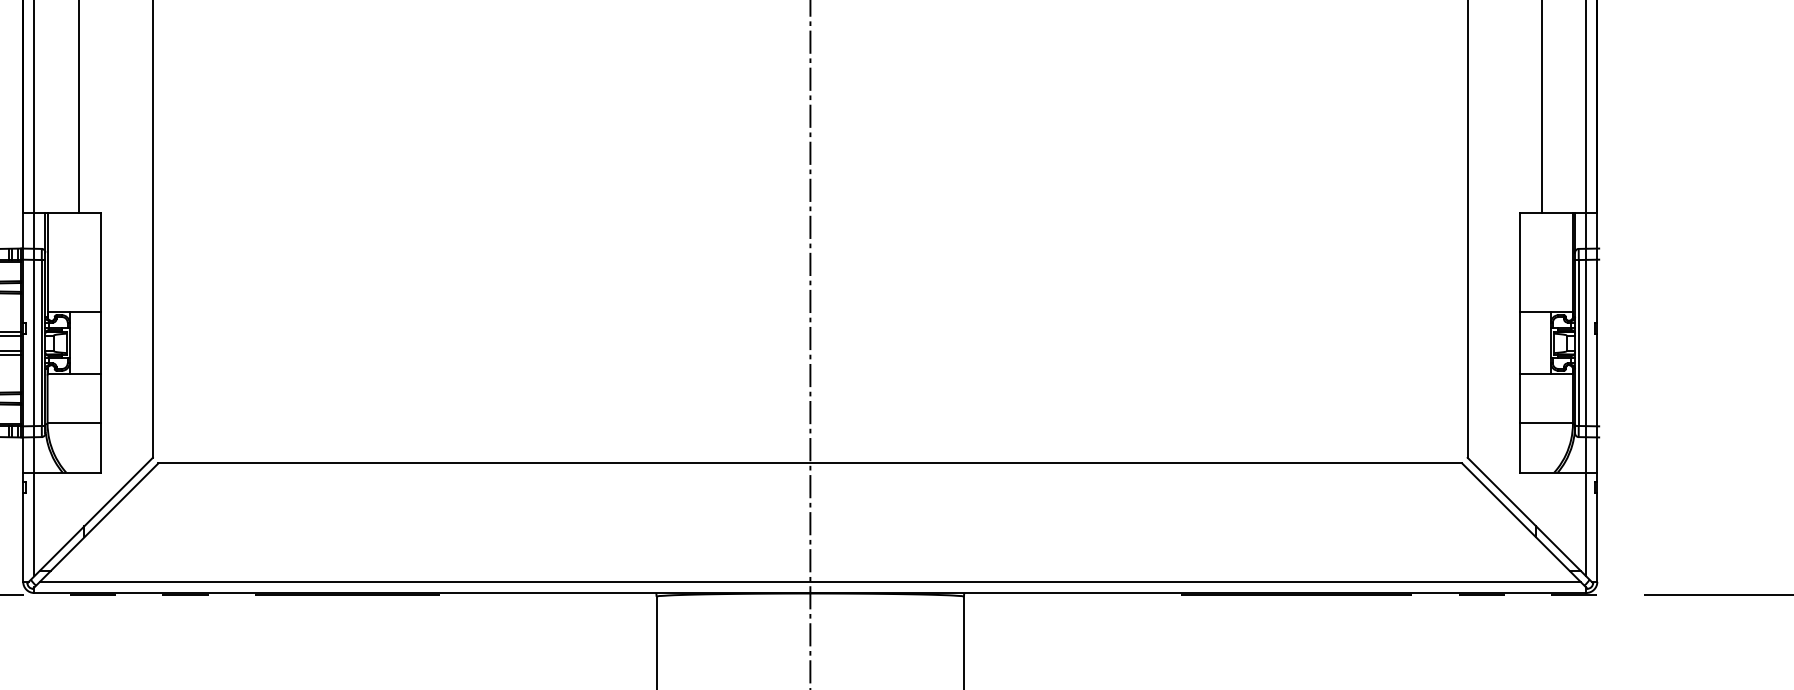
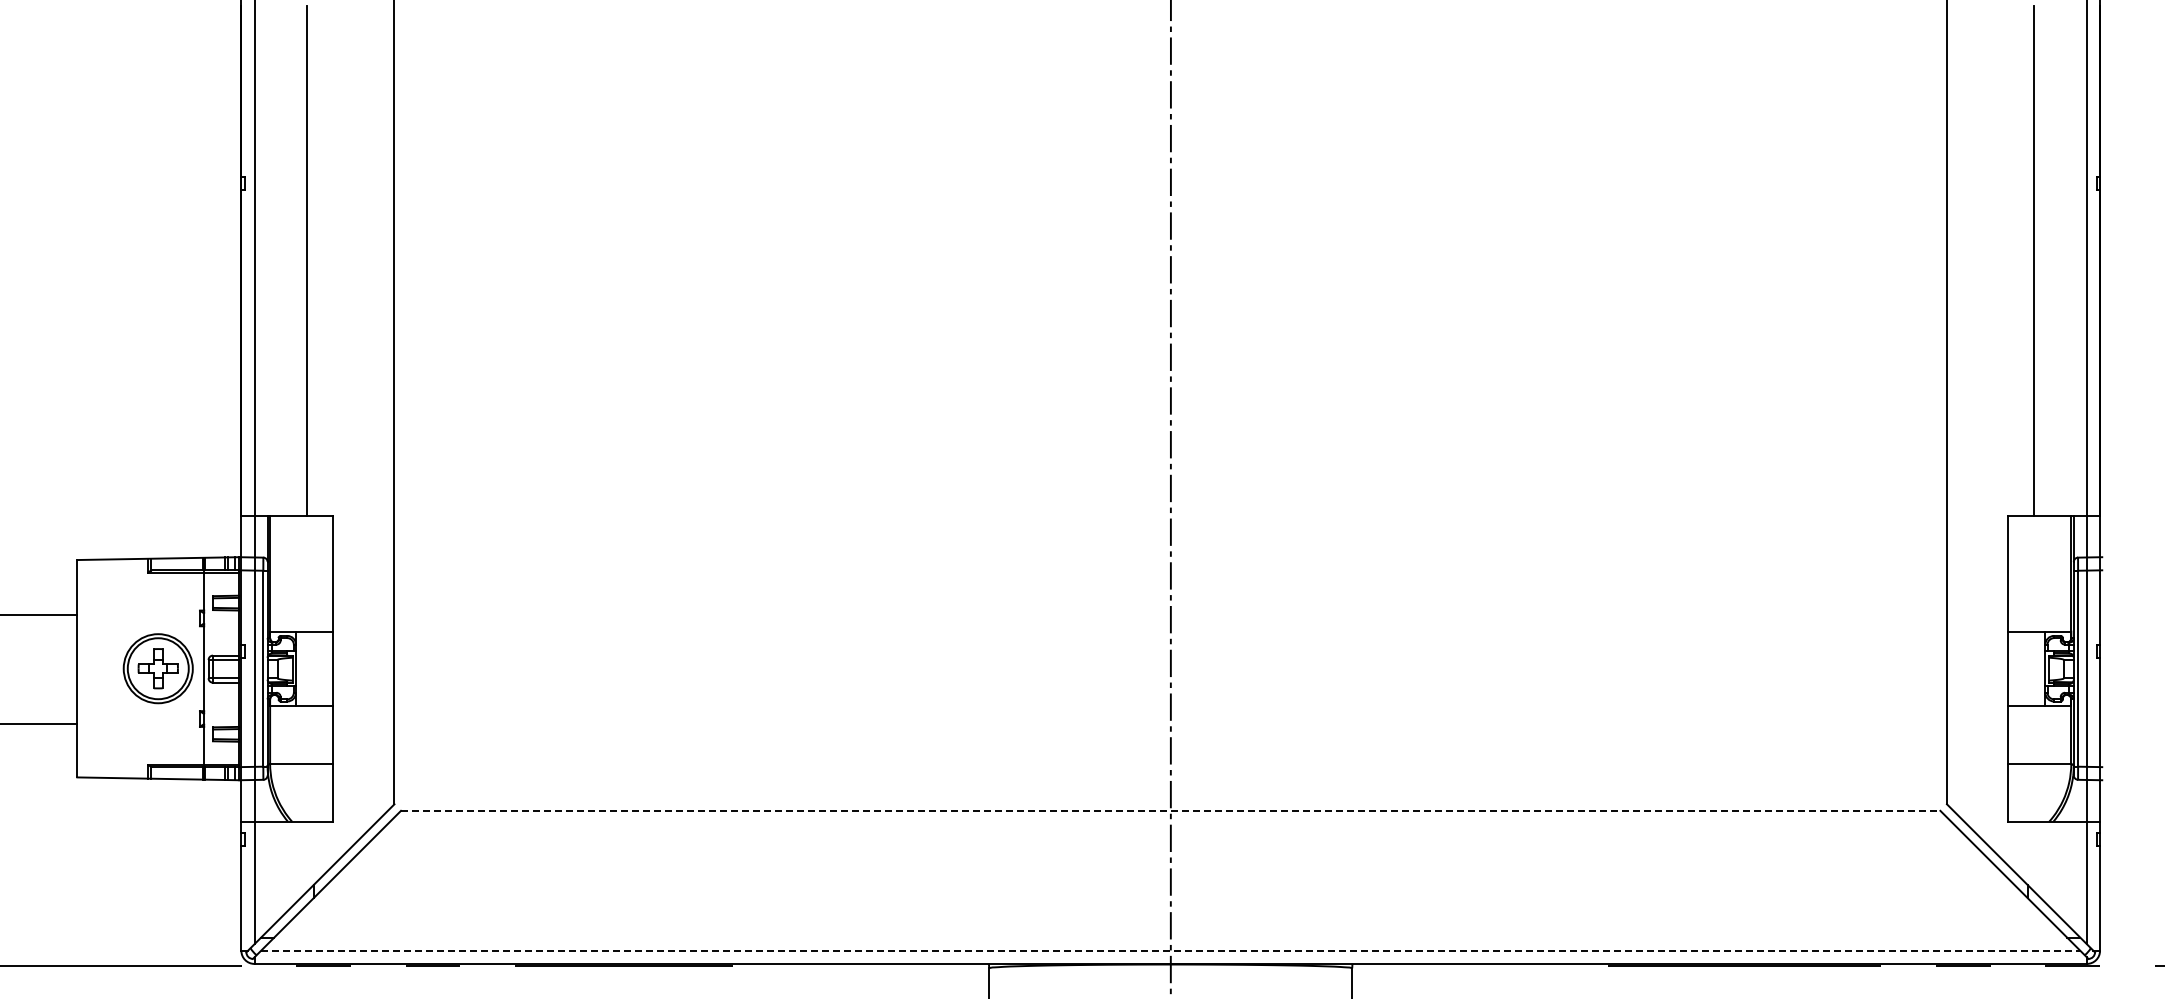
line: (810, 463) -> (1170, 810), solid -> dashed
line: (810, 581) -> (1170, 950), solid -> dashed

